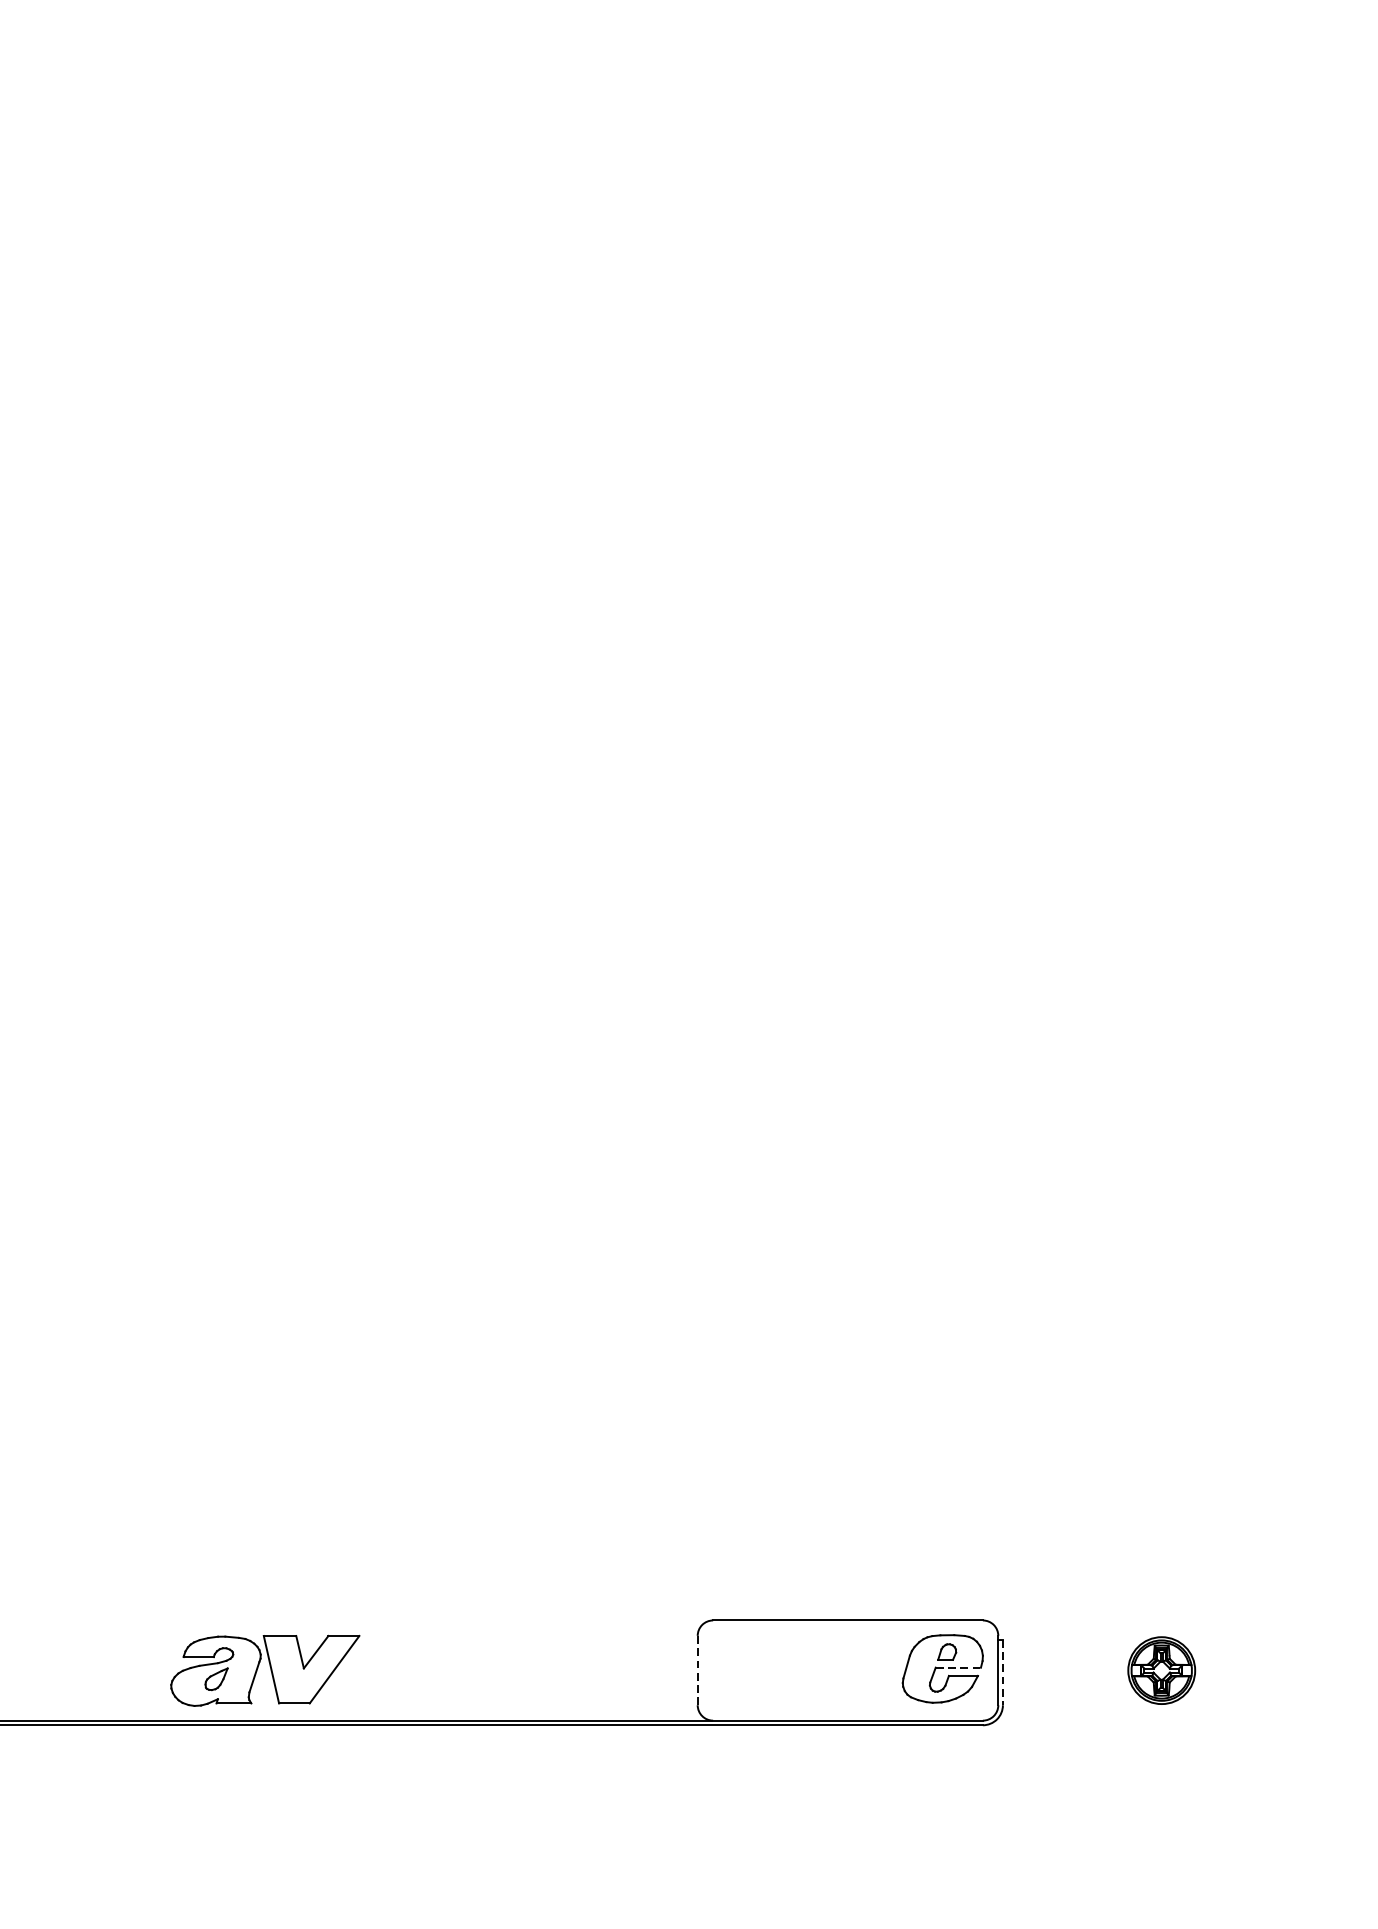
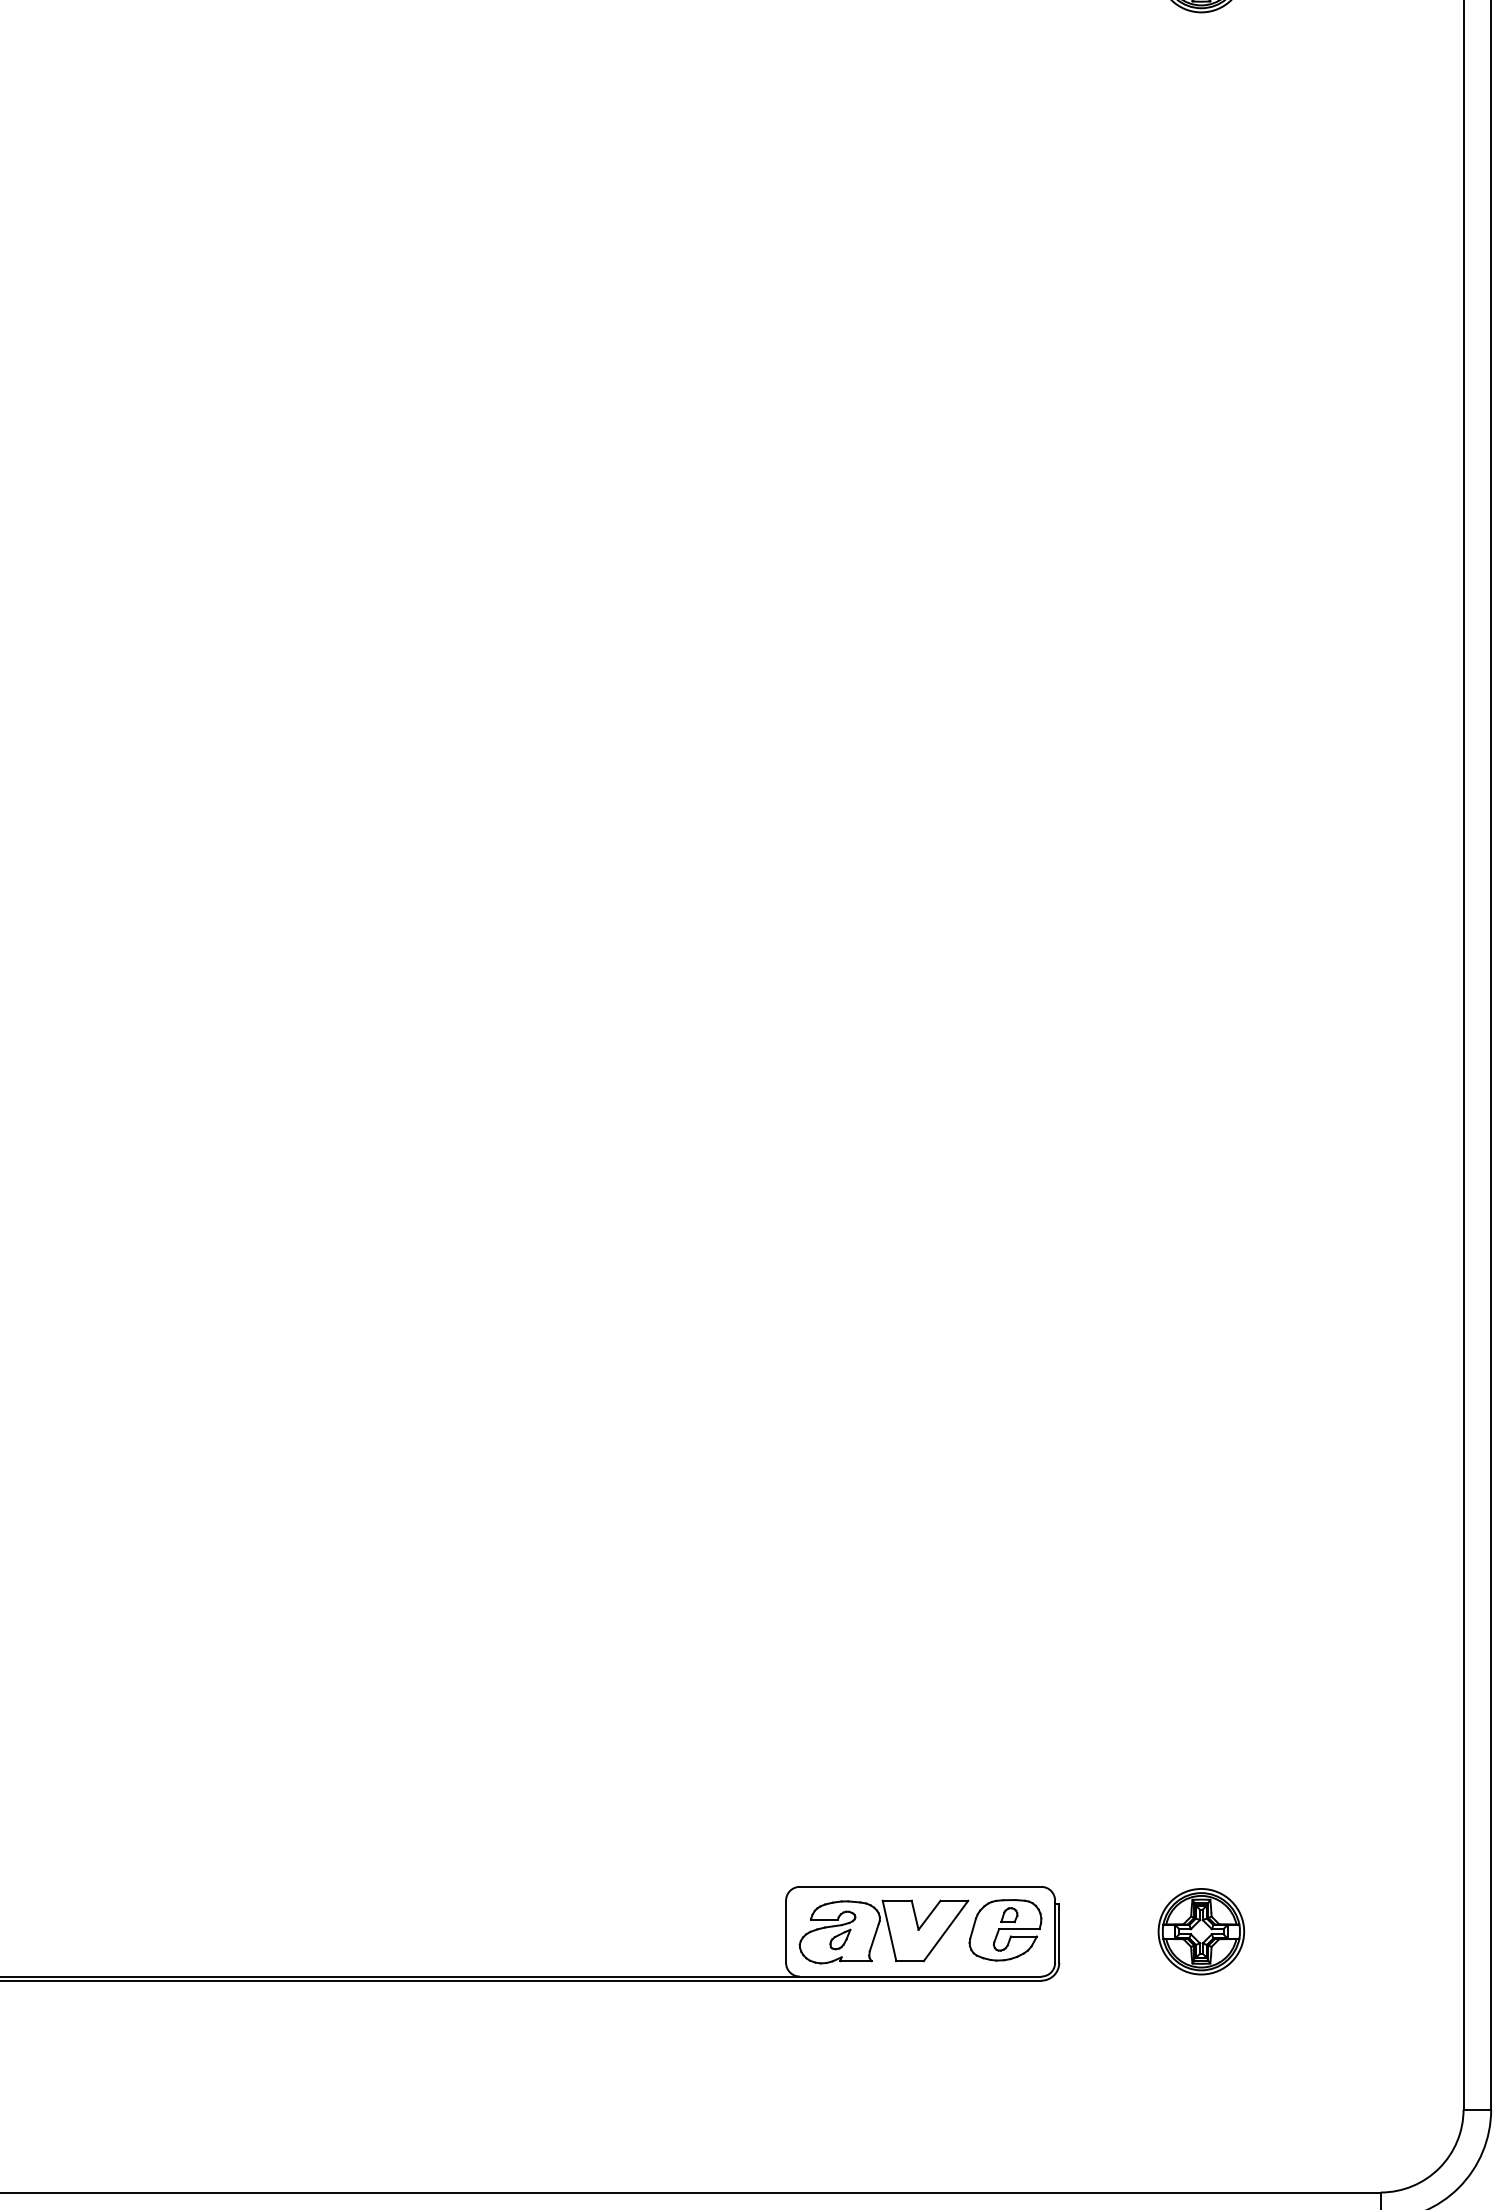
line: (958, 1668) -> (1019, 1929), dashed -> solid
part: (264, 1670) -> (883, 1931), moved
line: (698, 1670) -> (786, 1931), dashed -> solid
part: (1161, 1670) -> (1201, 1931), size x1.43
line: (1003, 1672) -> (1059, 1933), dashed -> solid

